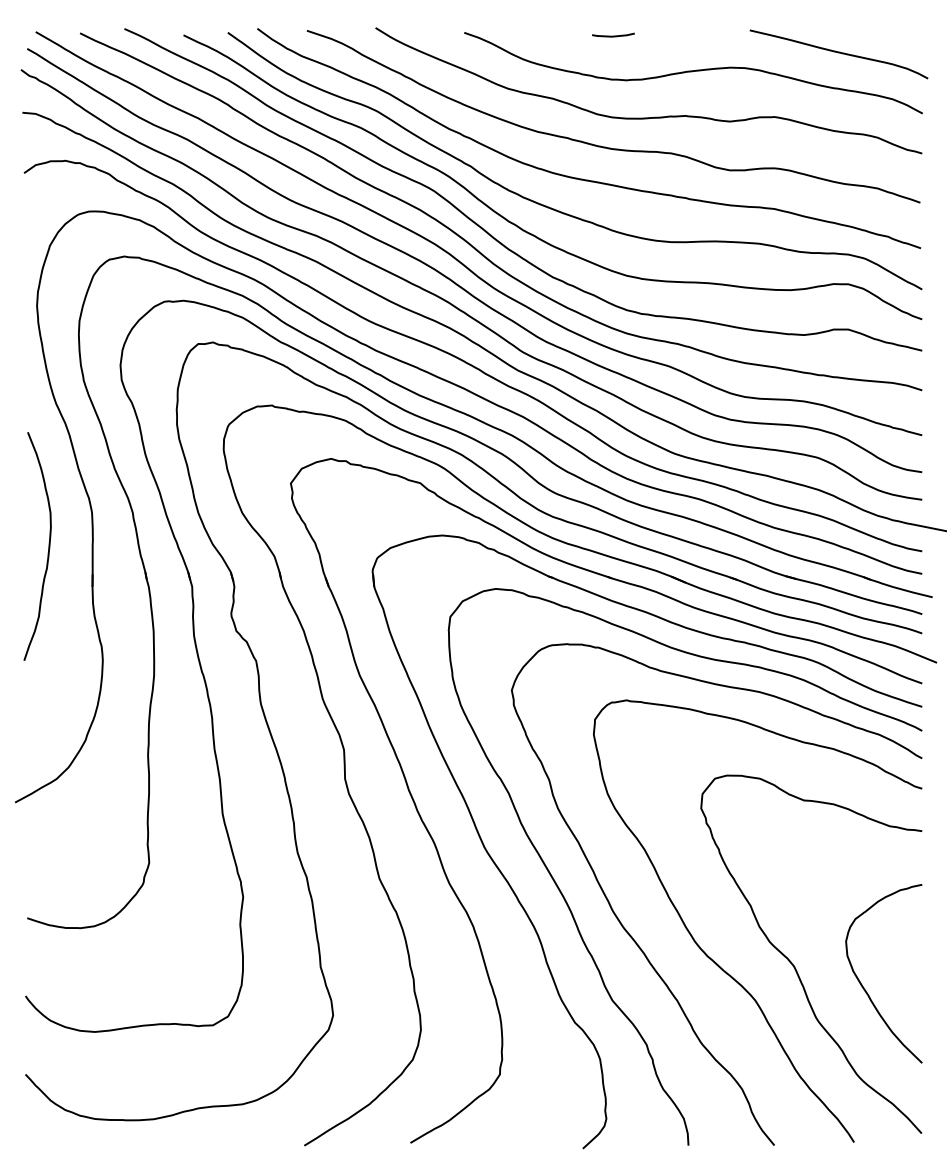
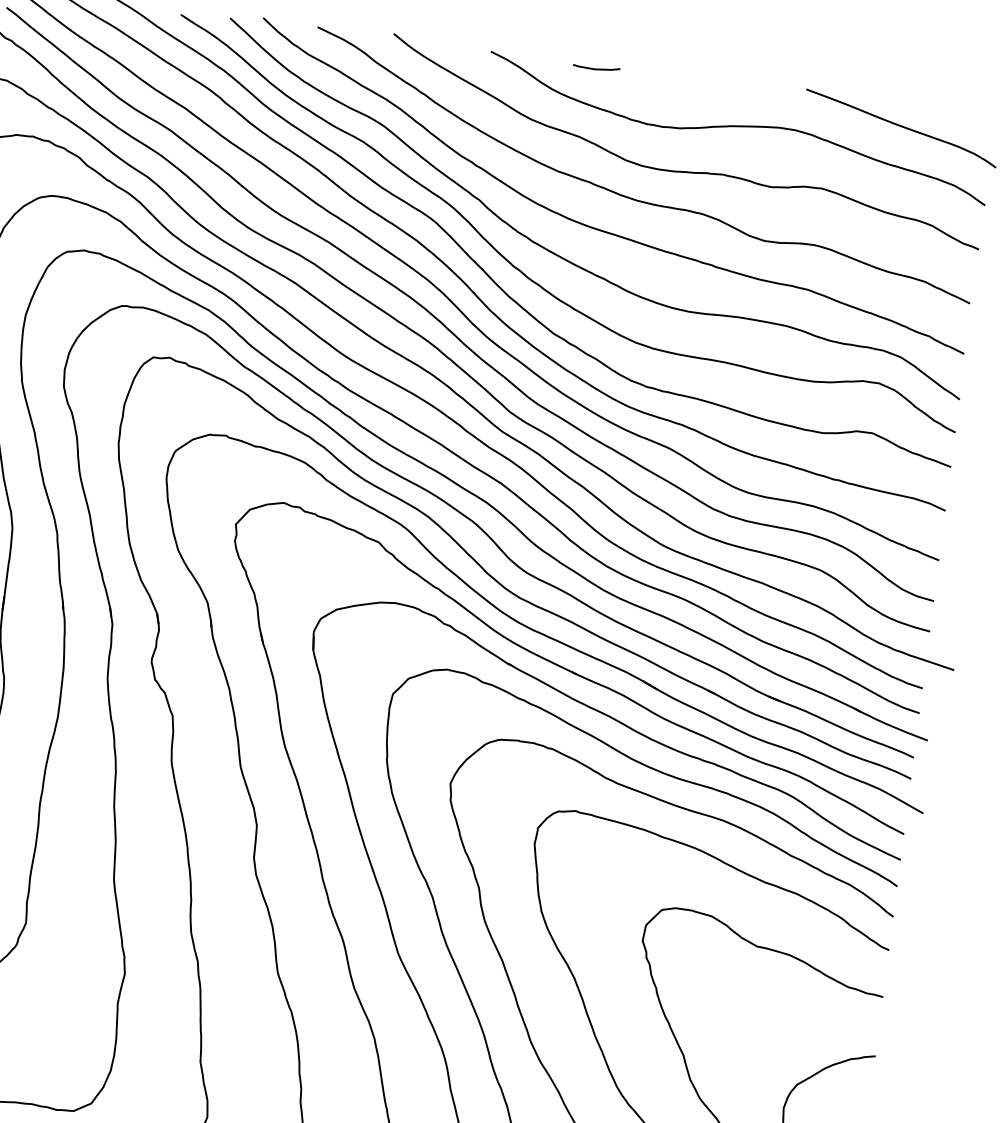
line: (613, 35) -> (596, 68), moved

